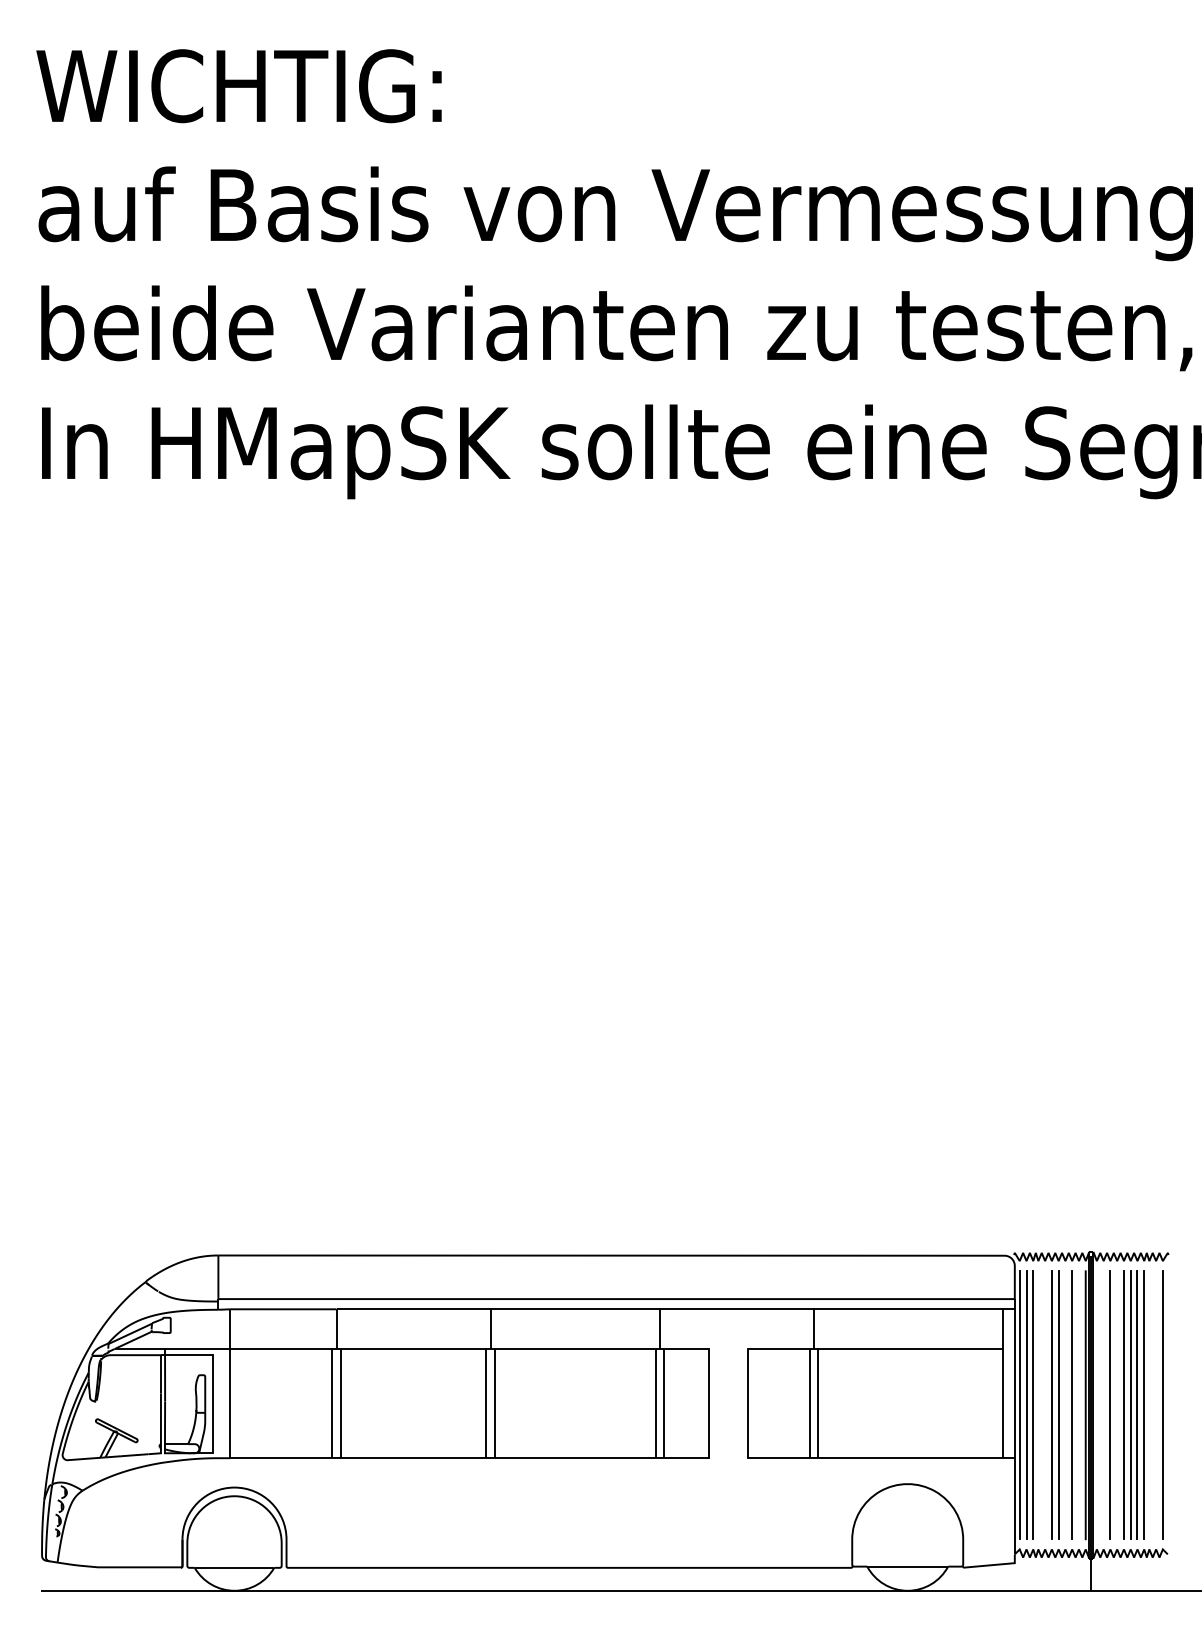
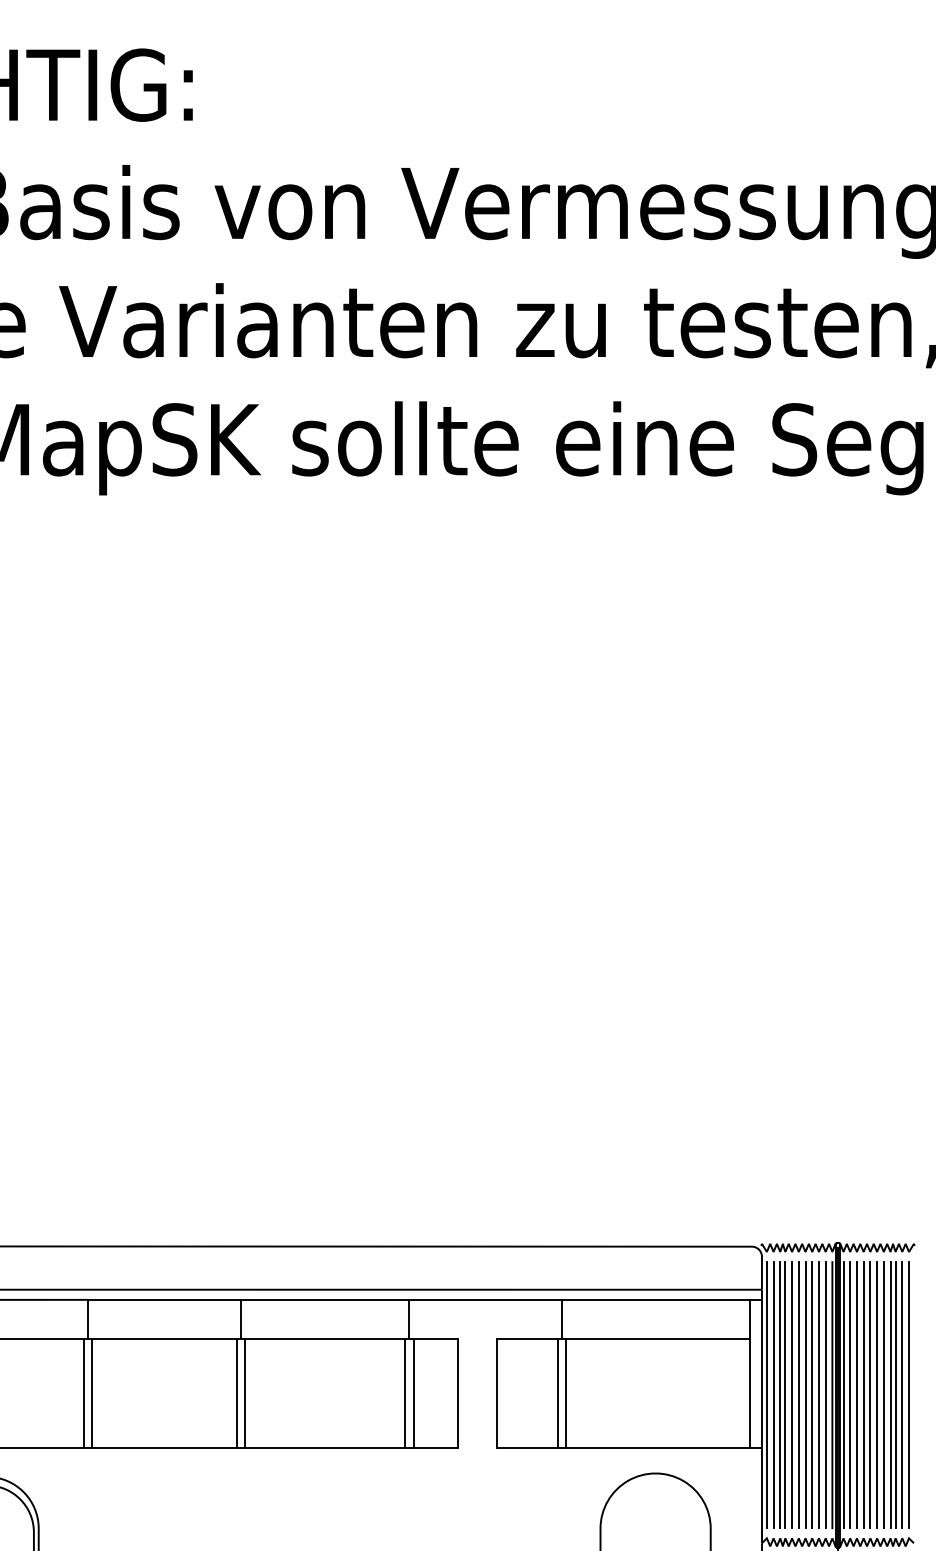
line: (1038, 1405) -> (785, 1395), added
line: (1045, 1405) -> (792, 1395), added
line: (1065, 1405) -> (812, 1395), added
line: (1078, 1405) -> (825, 1395), added
line: (1096, 1405) -> (843, 1395), added
line: (1103, 1405) -> (850, 1395), added
line: (1117, 1405) -> (863, 1395), added
line: (1149, 1405) -> (895, 1395), added
line: (1156, 1405) -> (902, 1395), added

